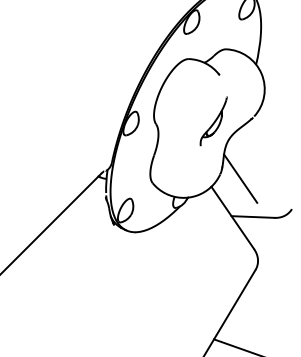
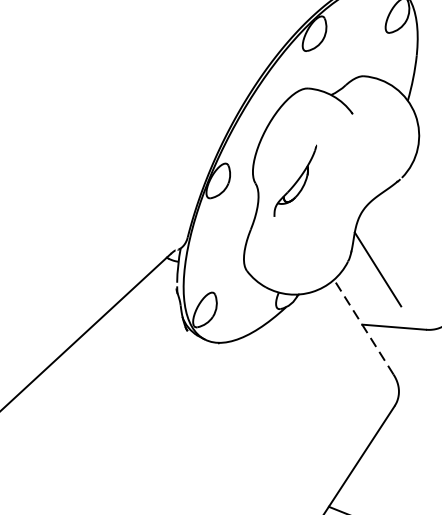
part: (213, 121) -> (294, 180), moved
line: (232, 217) -> (363, 326), solid -> dashed

